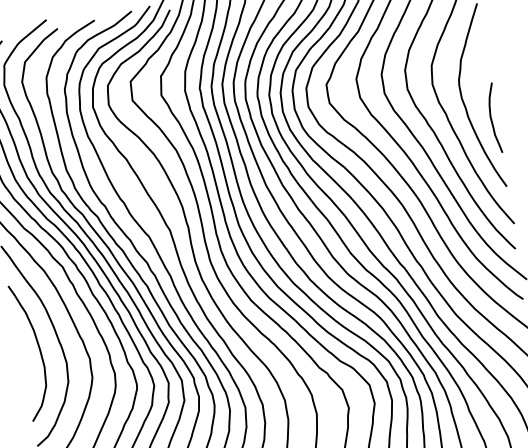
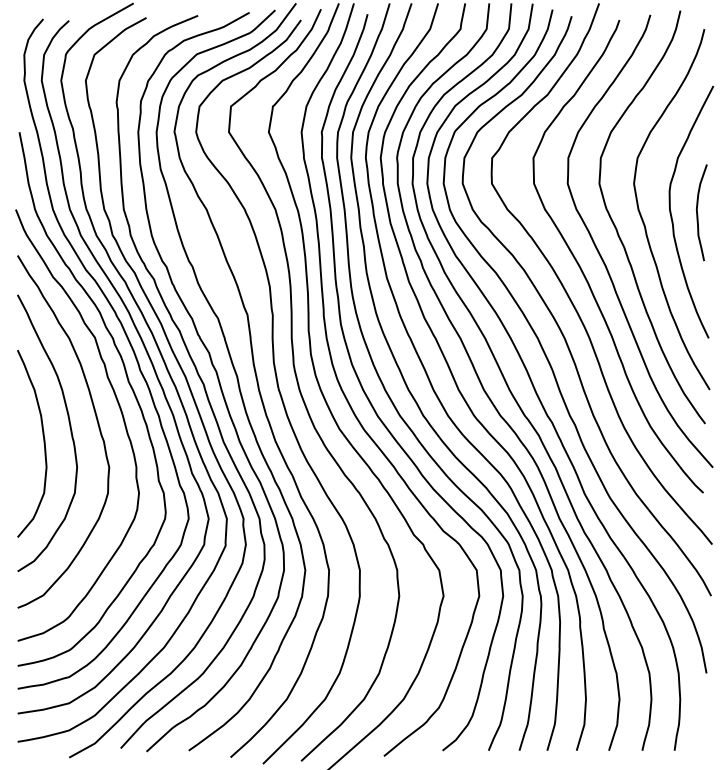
curve: (492, 119) -> (698, 214), moved

